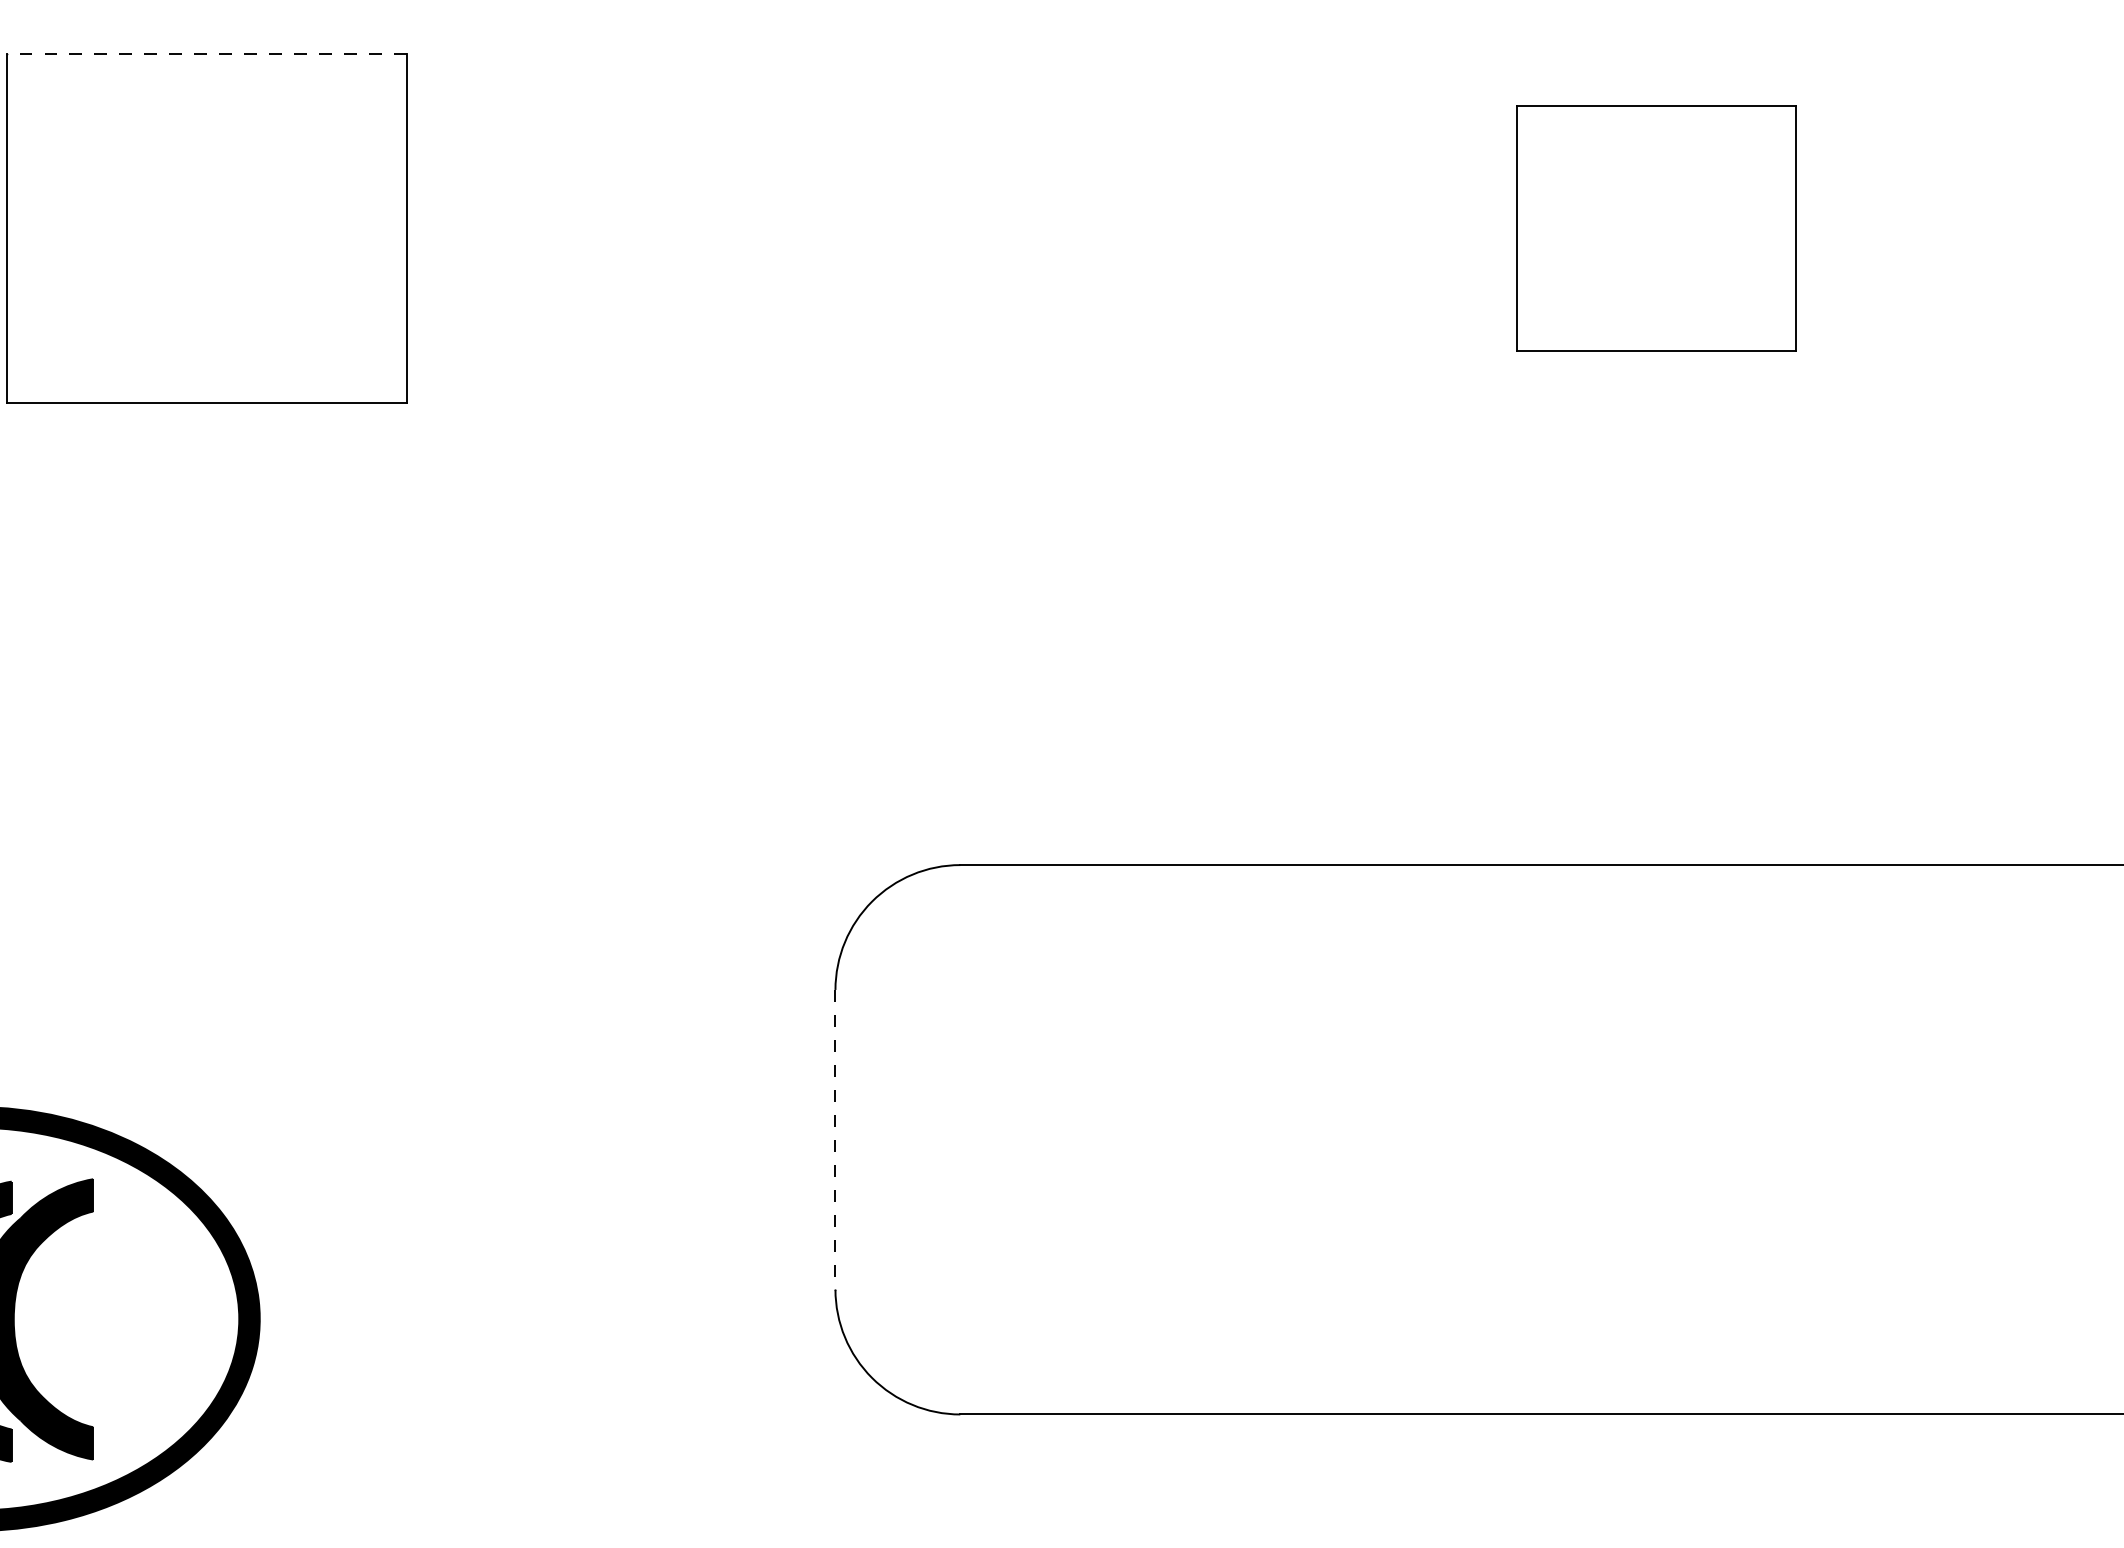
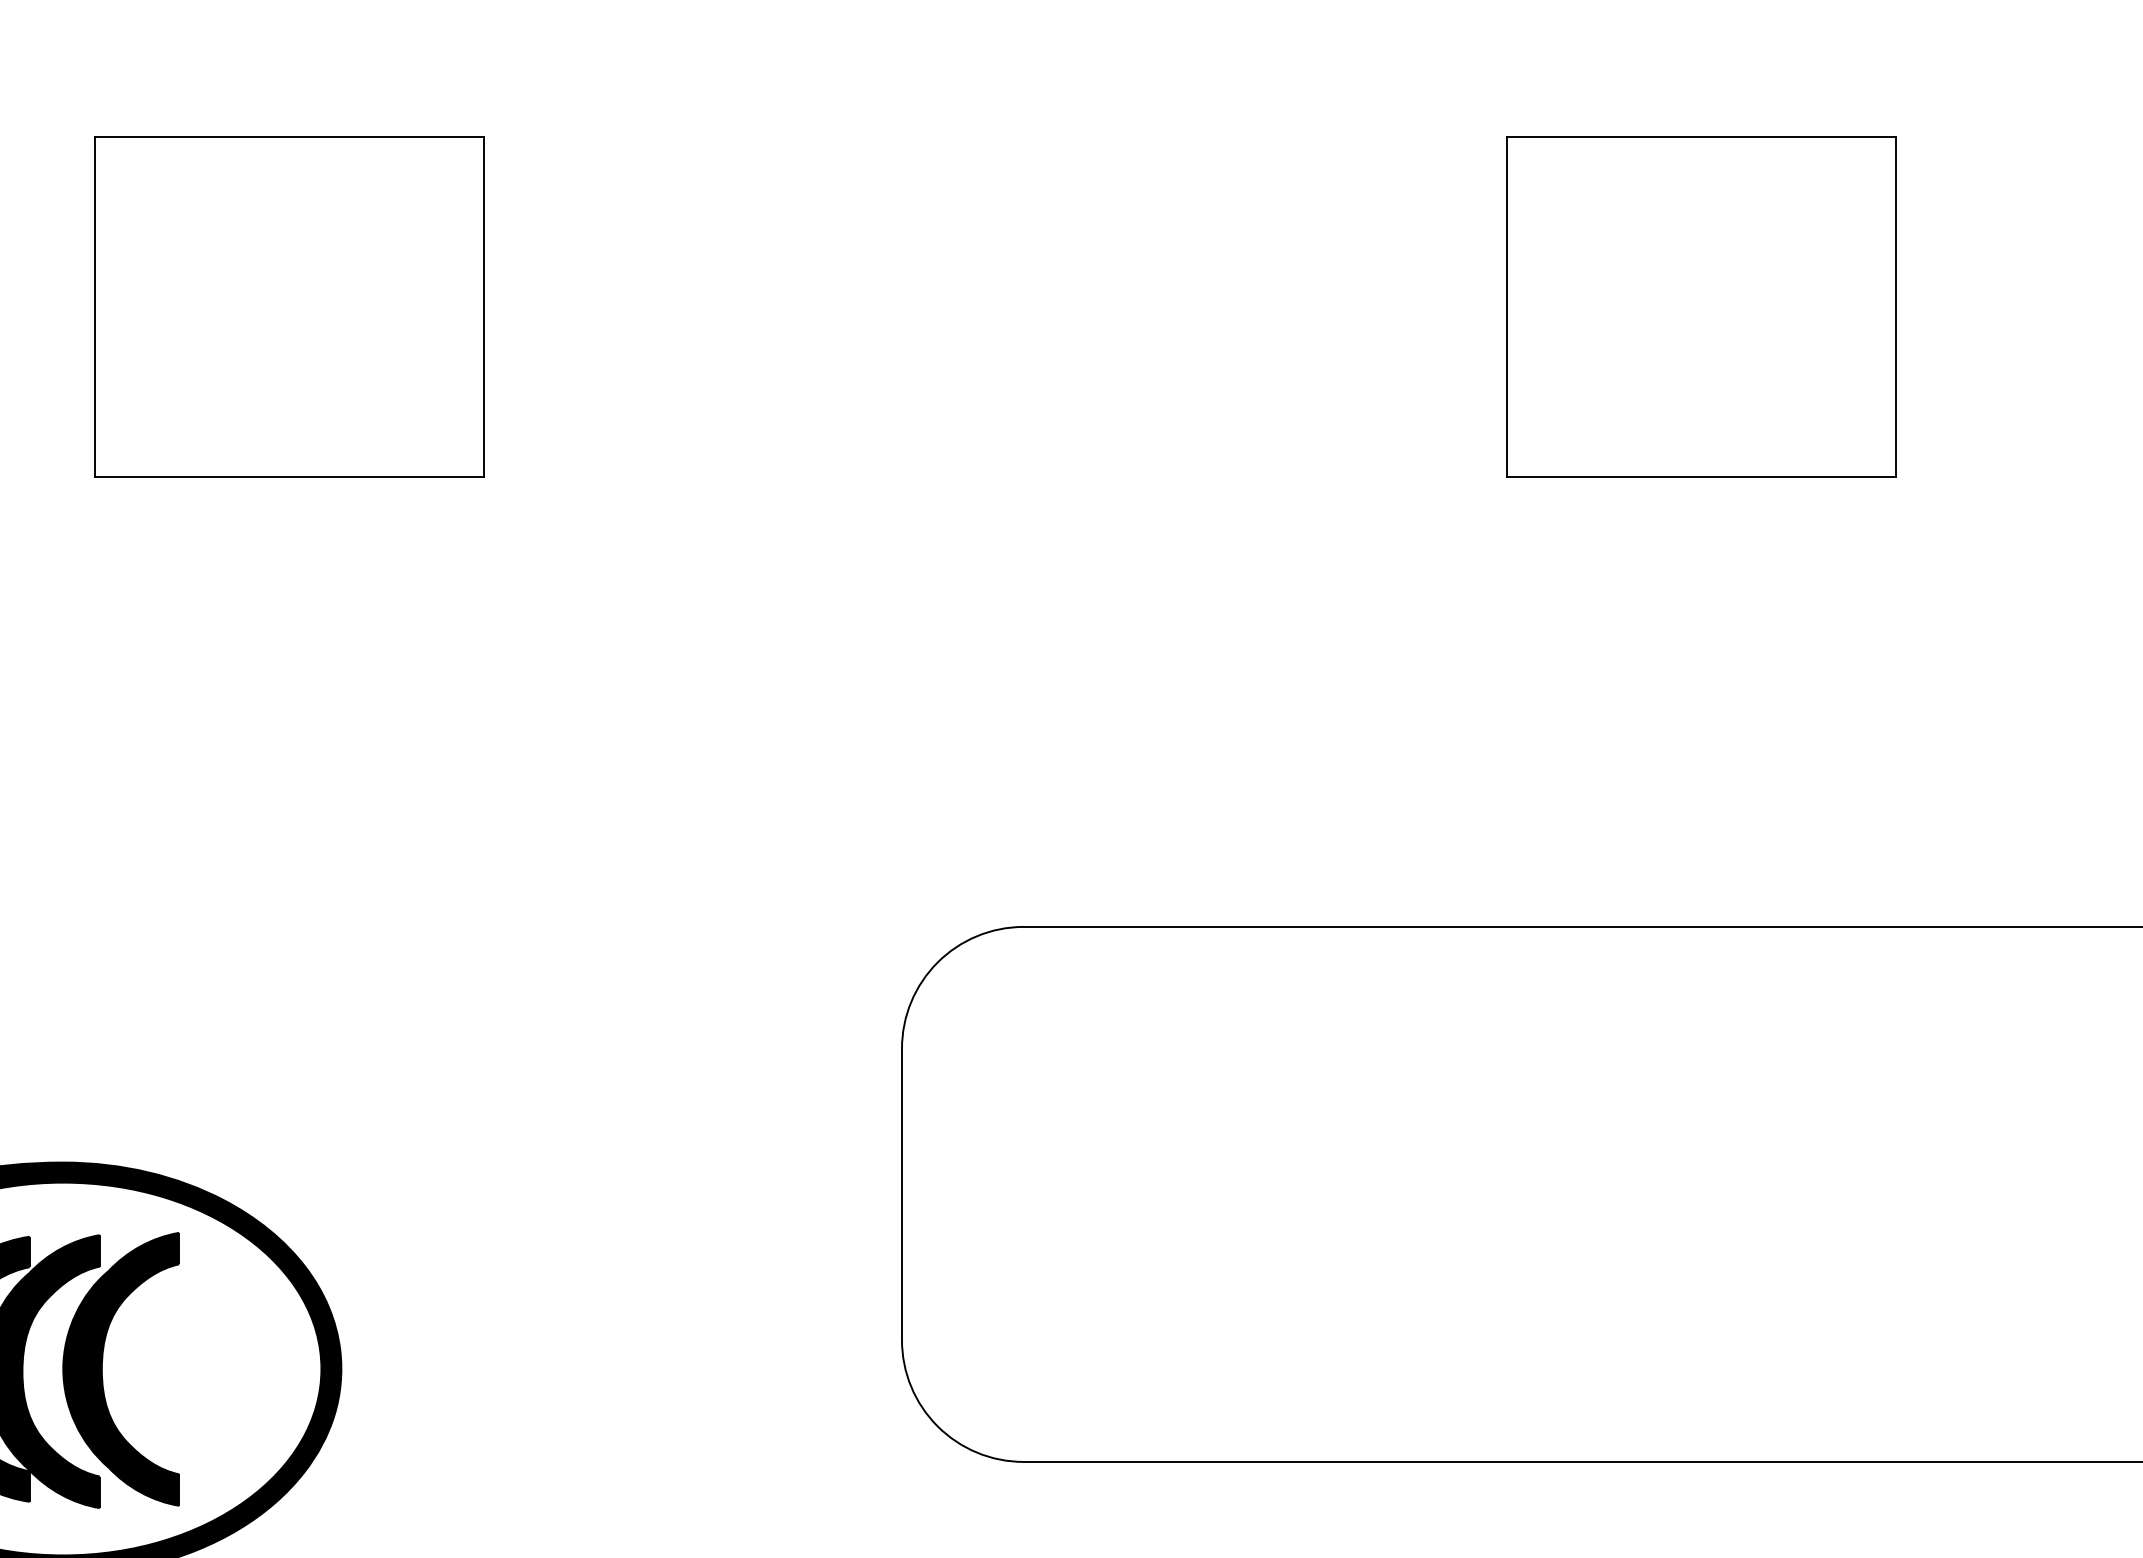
line: (206, 53) -> (289, 136), dashed -> solid
part: (1656, 227) -> (1701, 306), size x1.43
line: (835, 1139) -> (902, 1194), dashed -> solid

